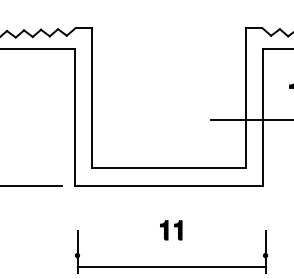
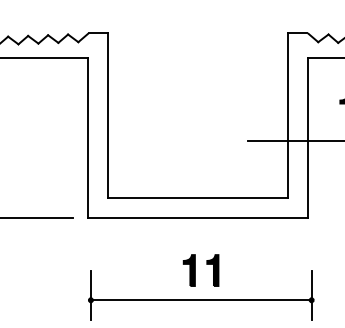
part: (170, 230) -> (200, 270), size x1.43
line: (171, 266) -> (201, 300), moved

